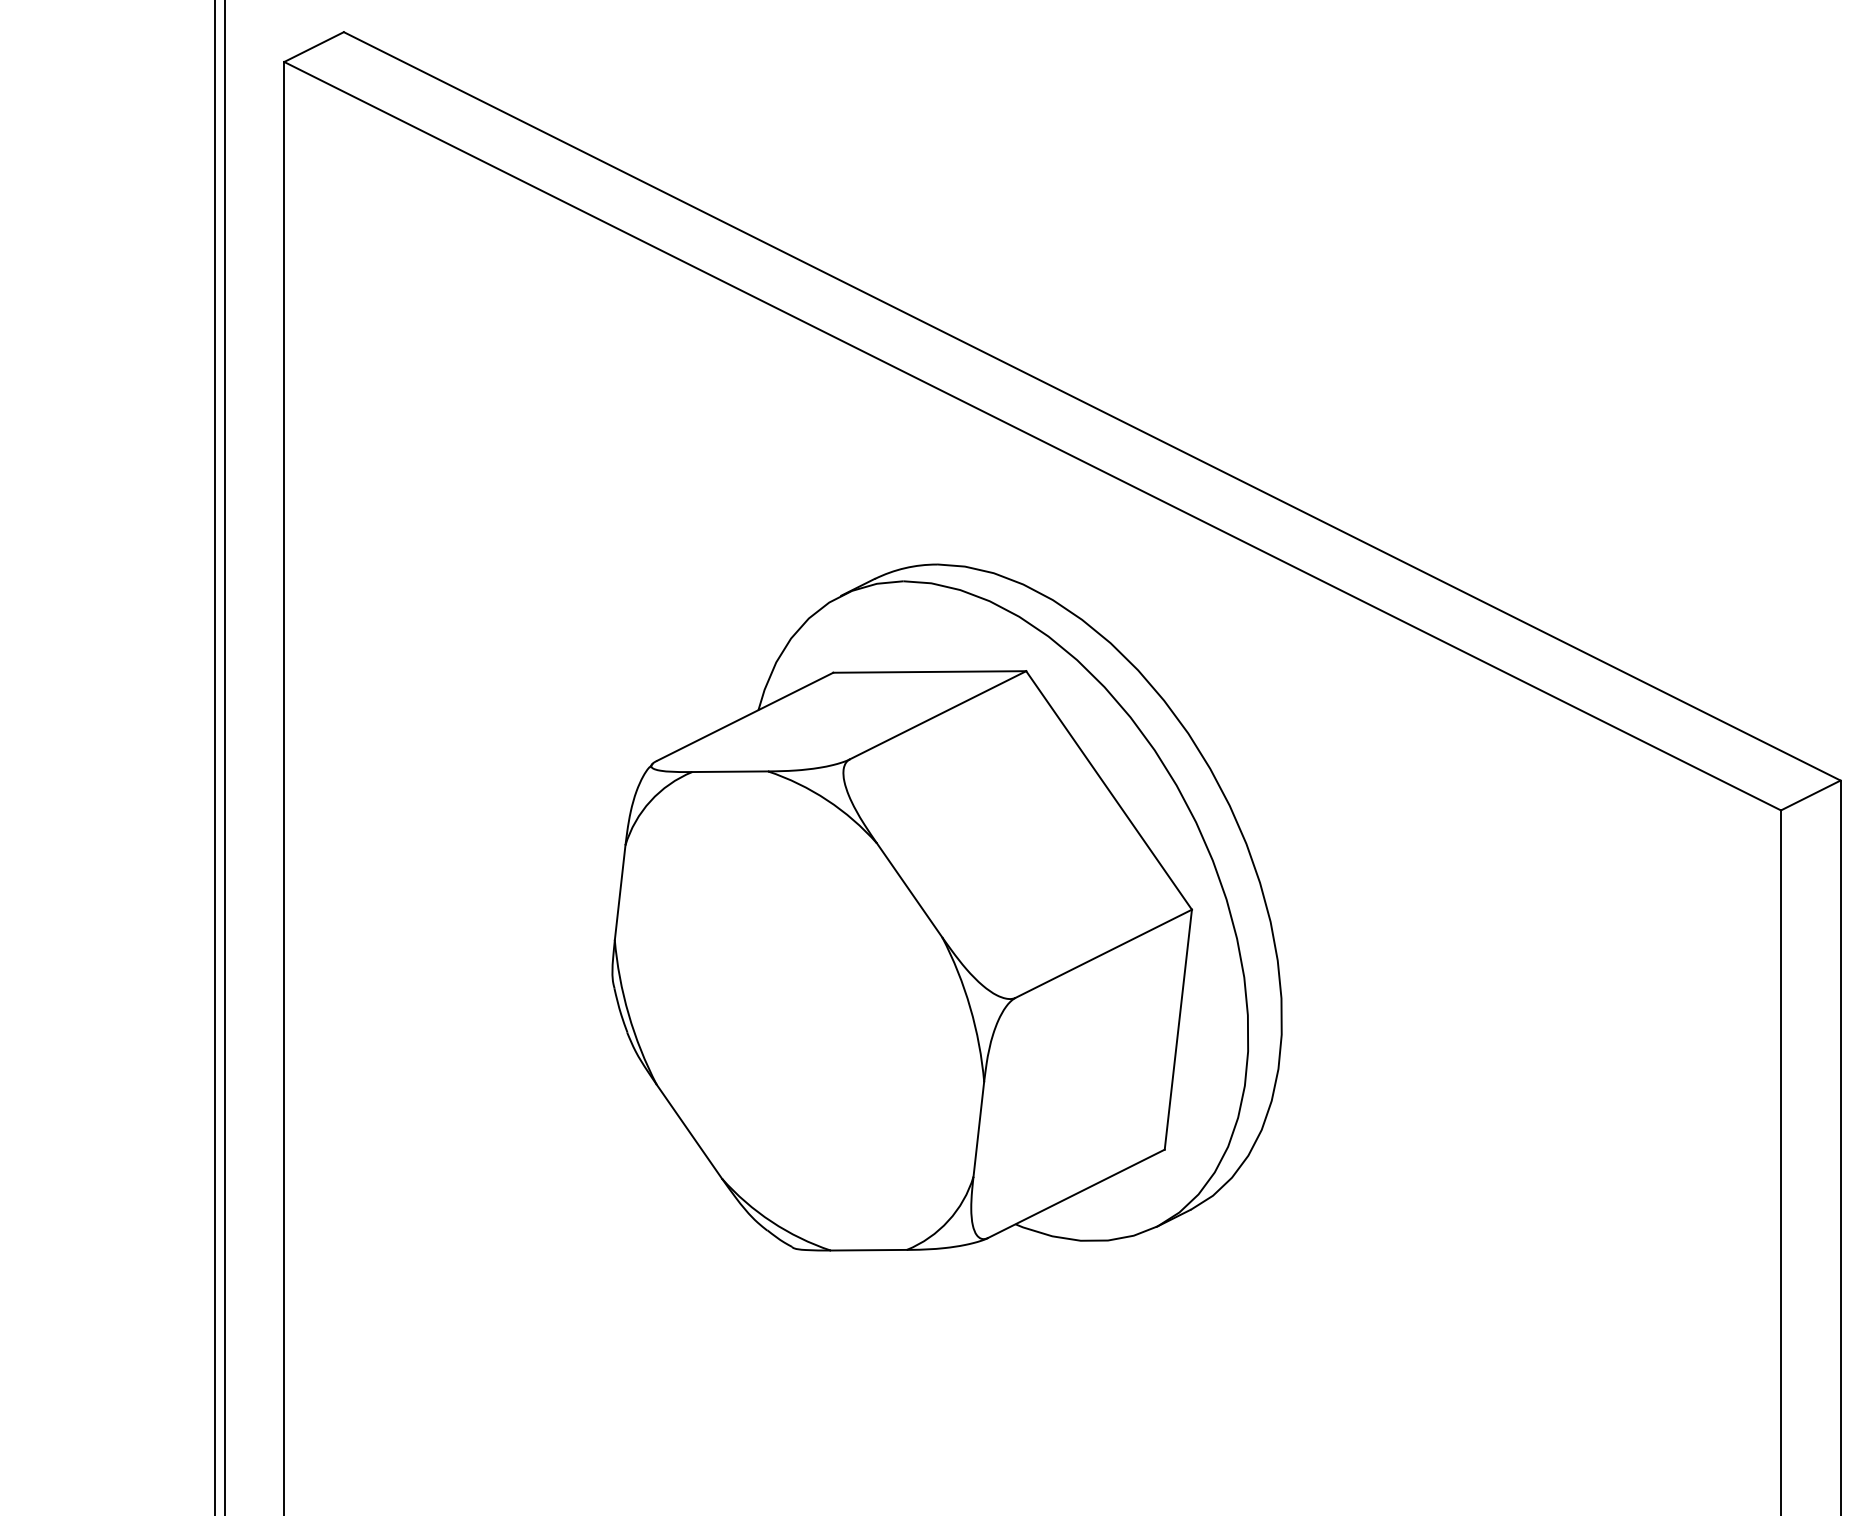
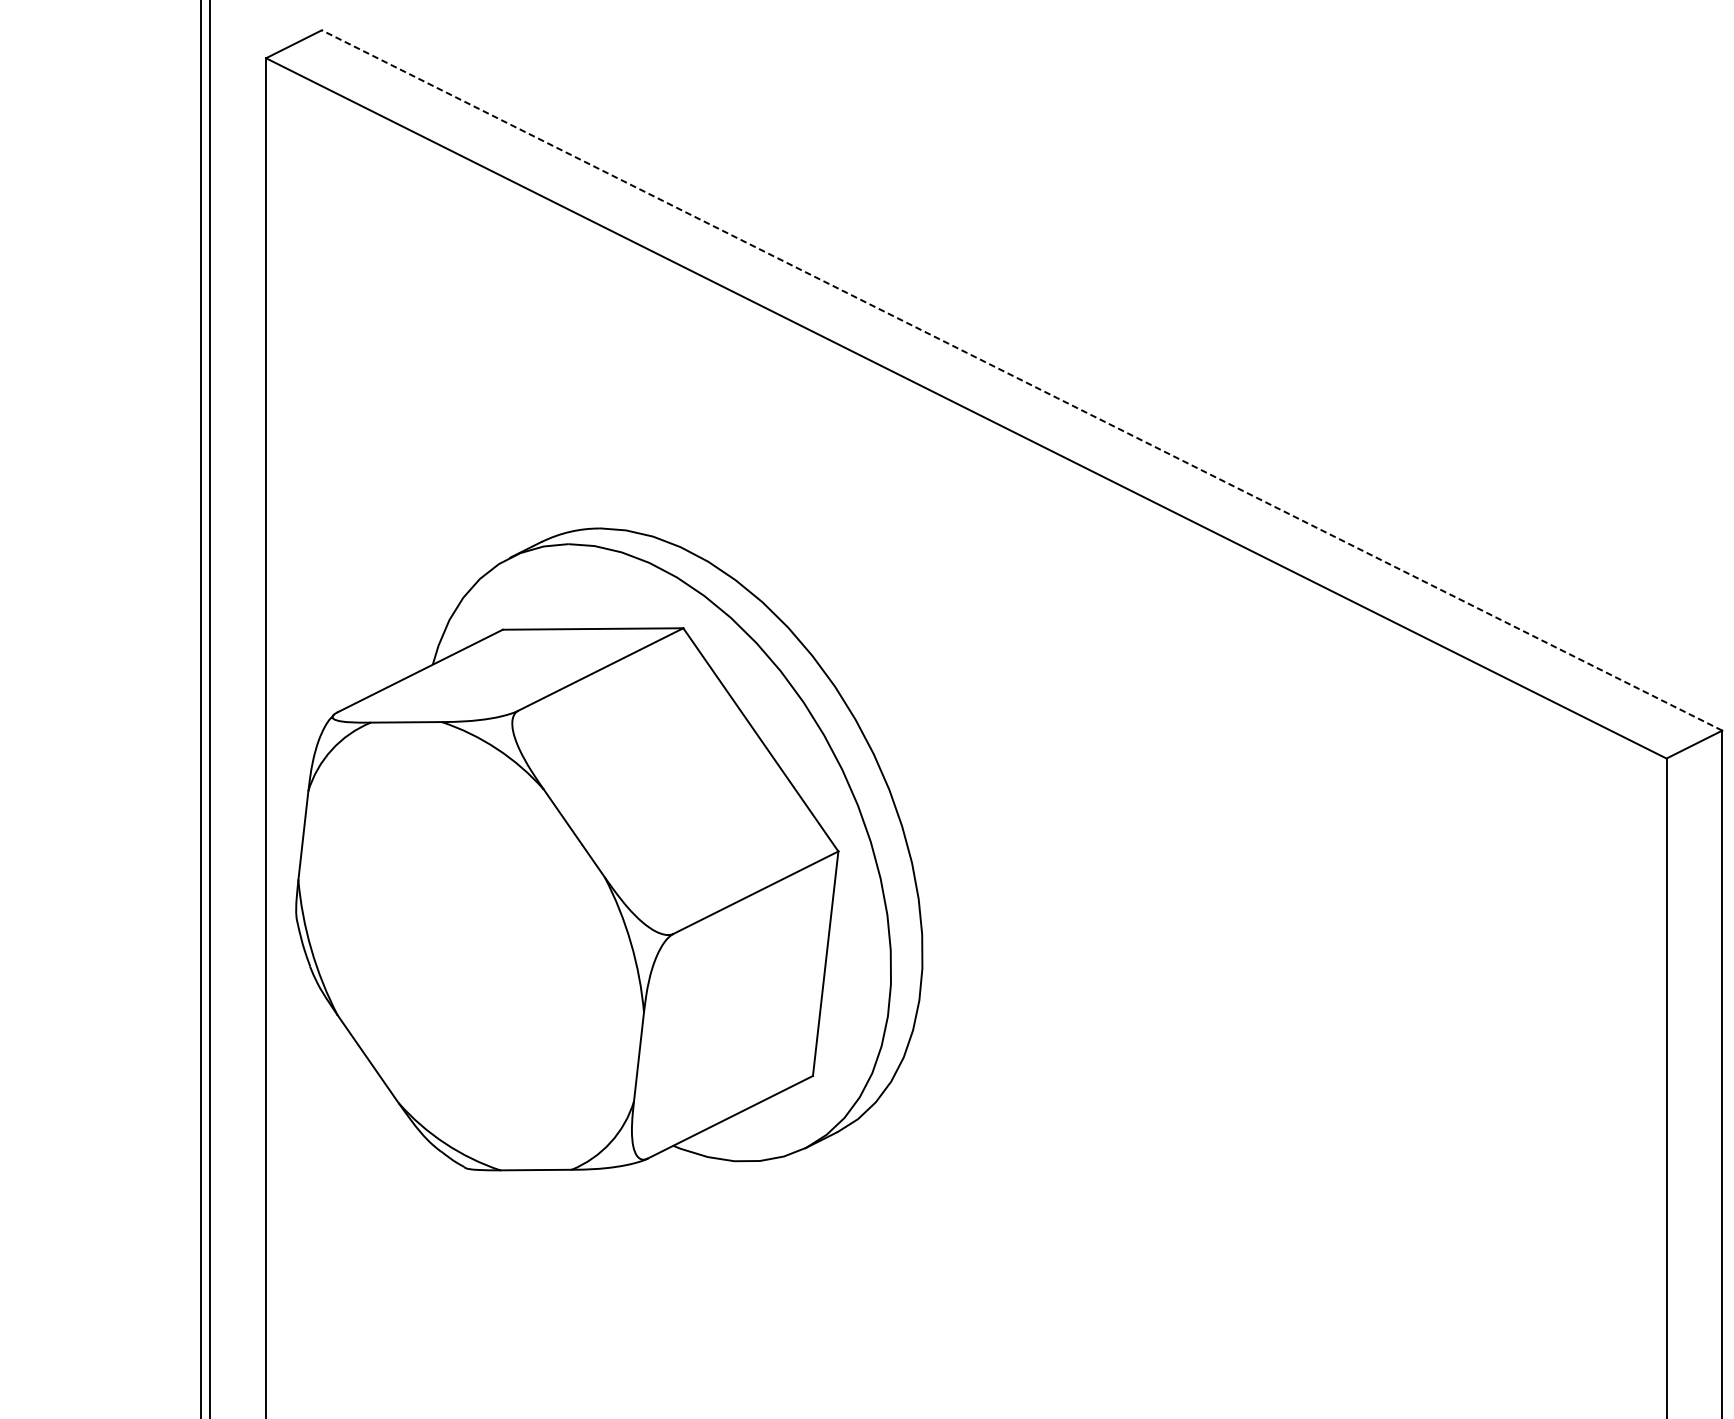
line: (1092, 406) -> (1022, 380), solid -> dashed
part: (946, 907) -> (608, 849), moved

